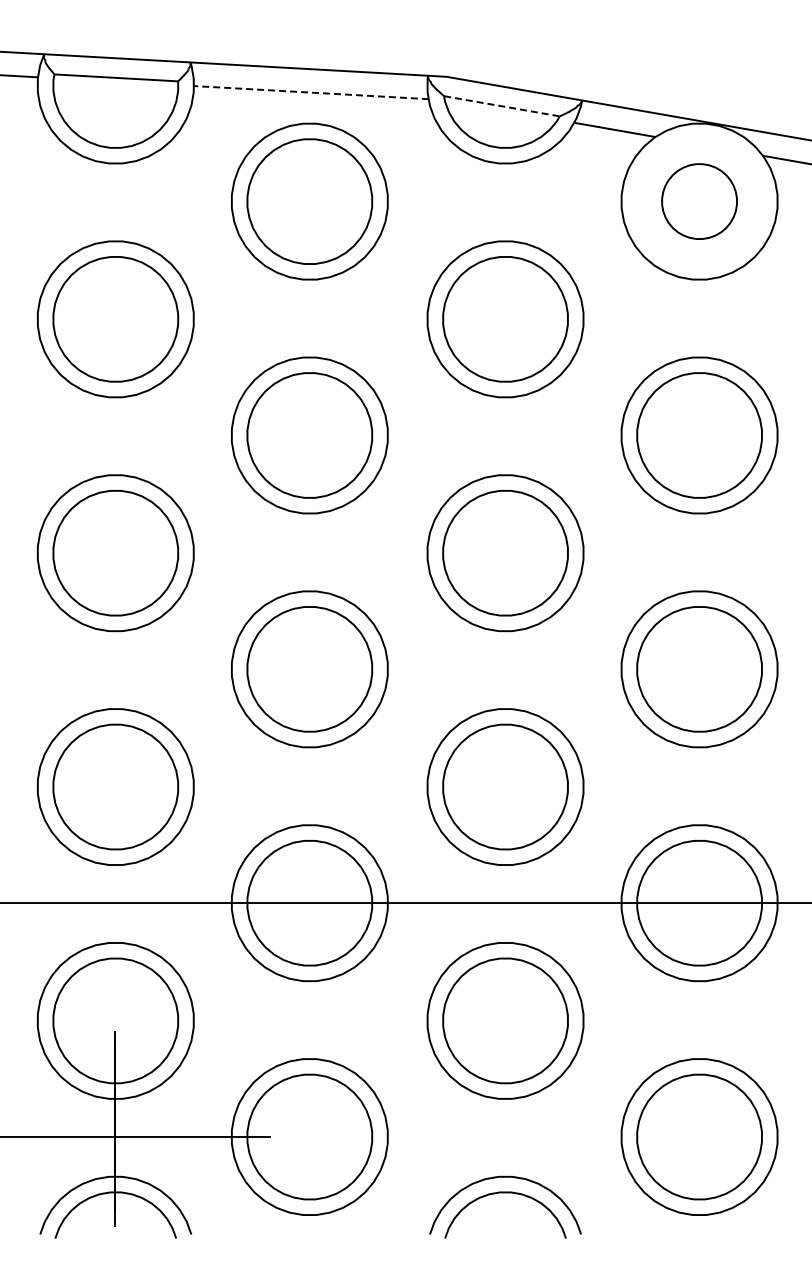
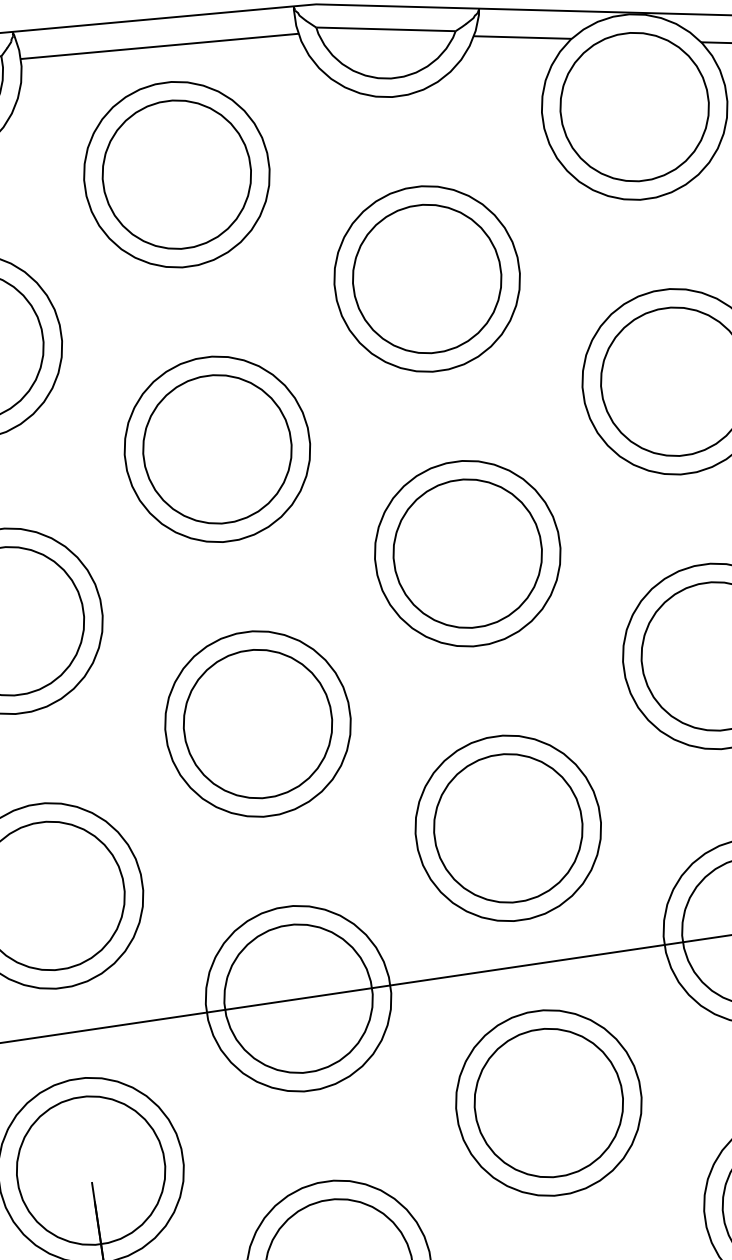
line: (311, 92) -> (159, 46), dashed -> solid
line: (501, 106) -> (385, 29), dashed -> solid
part: (699, 201) -> (634, 106), size x1.67

